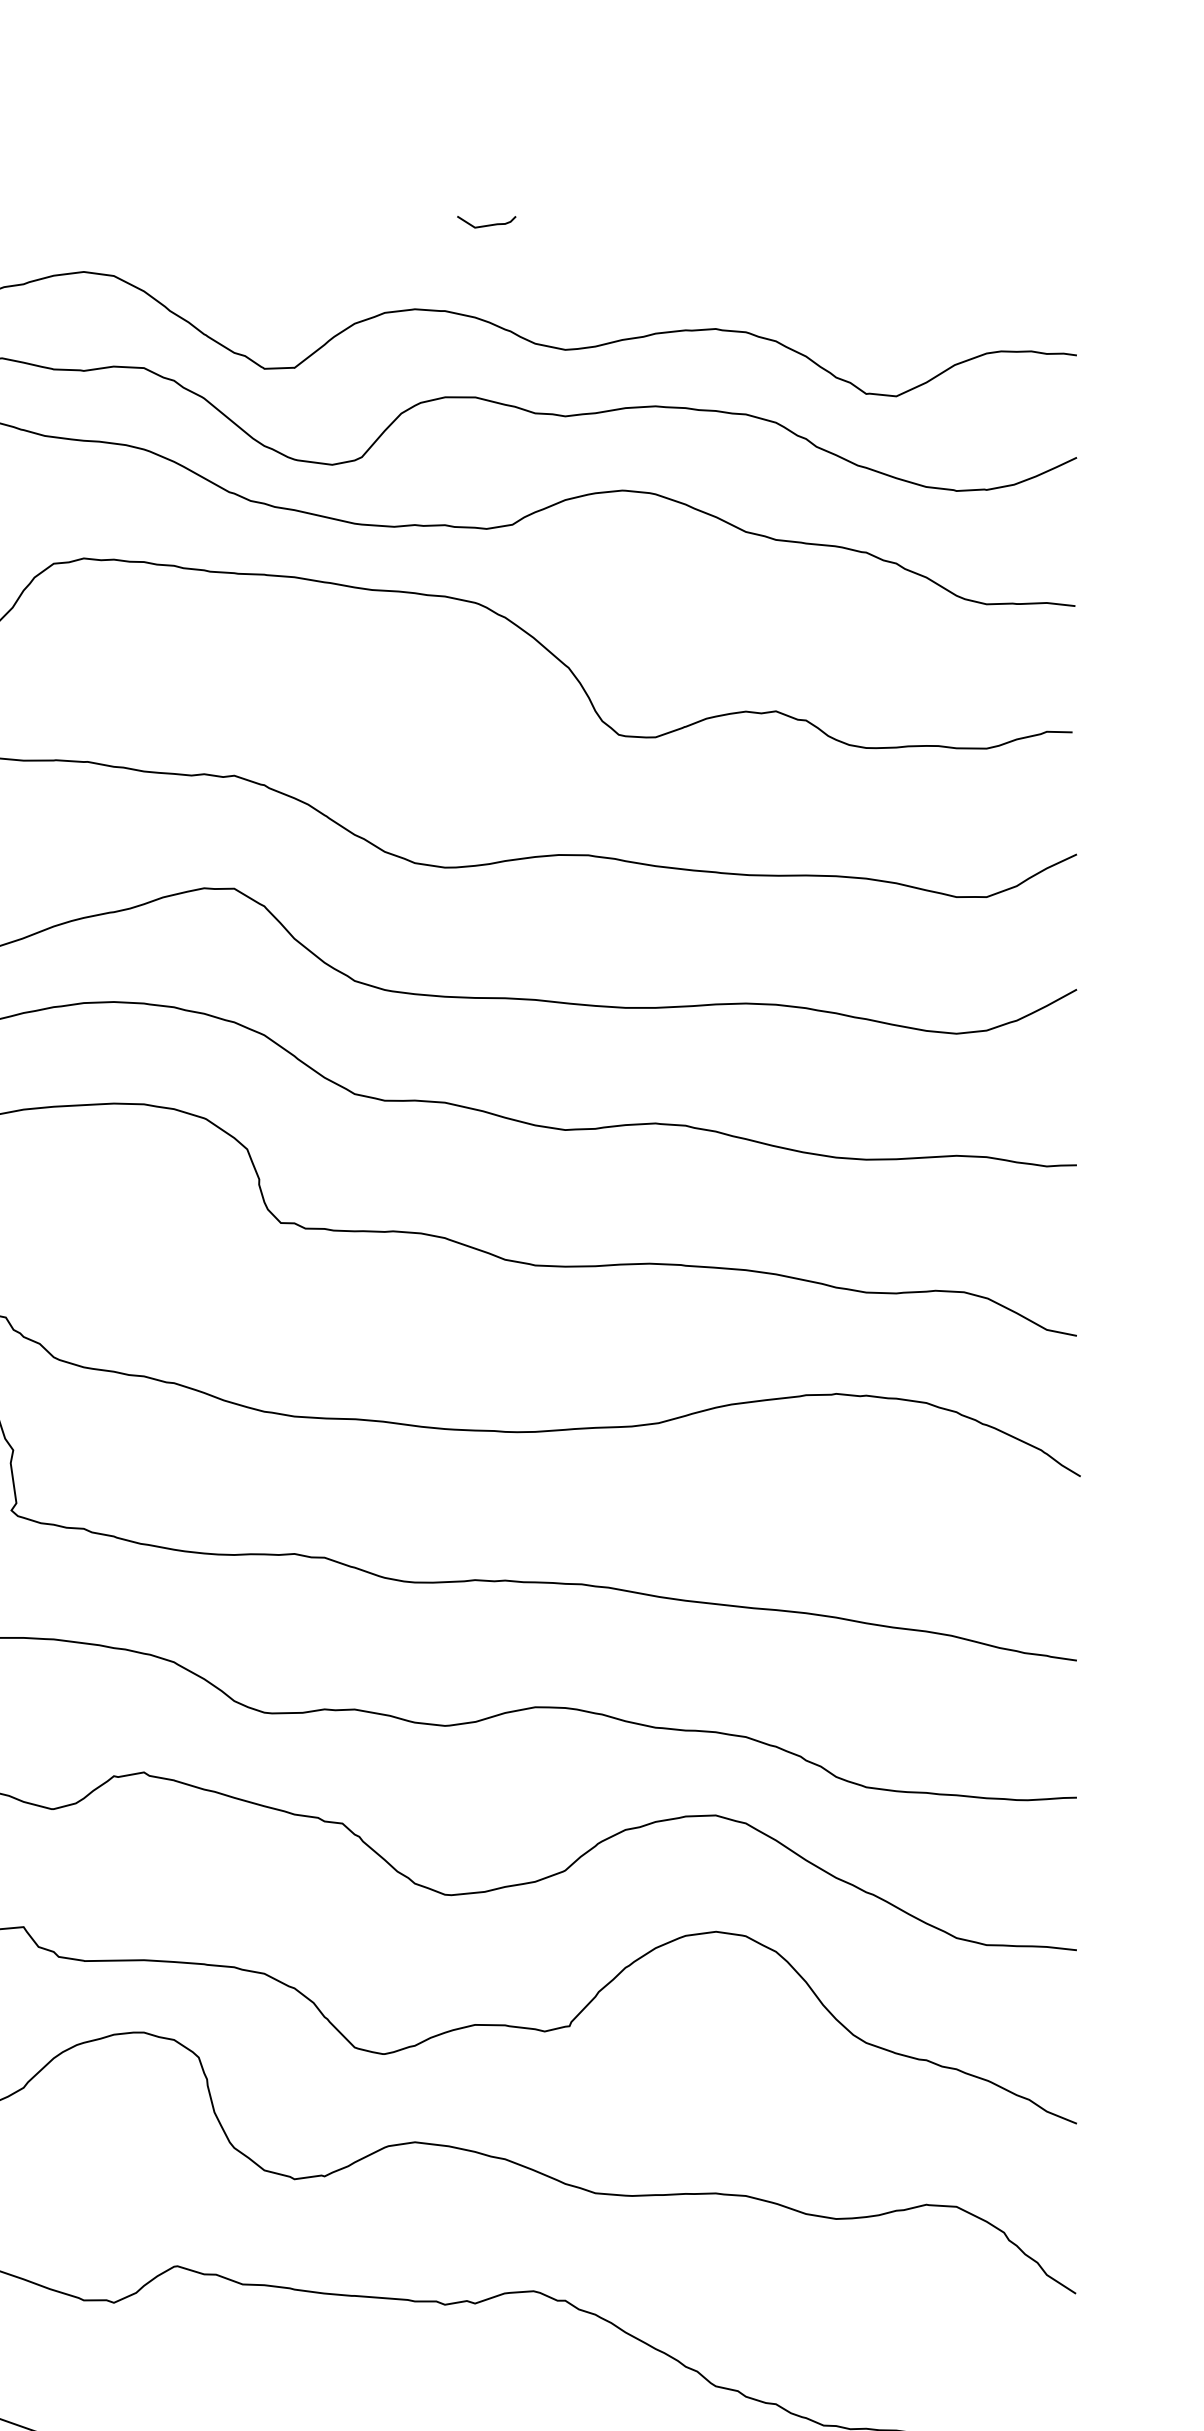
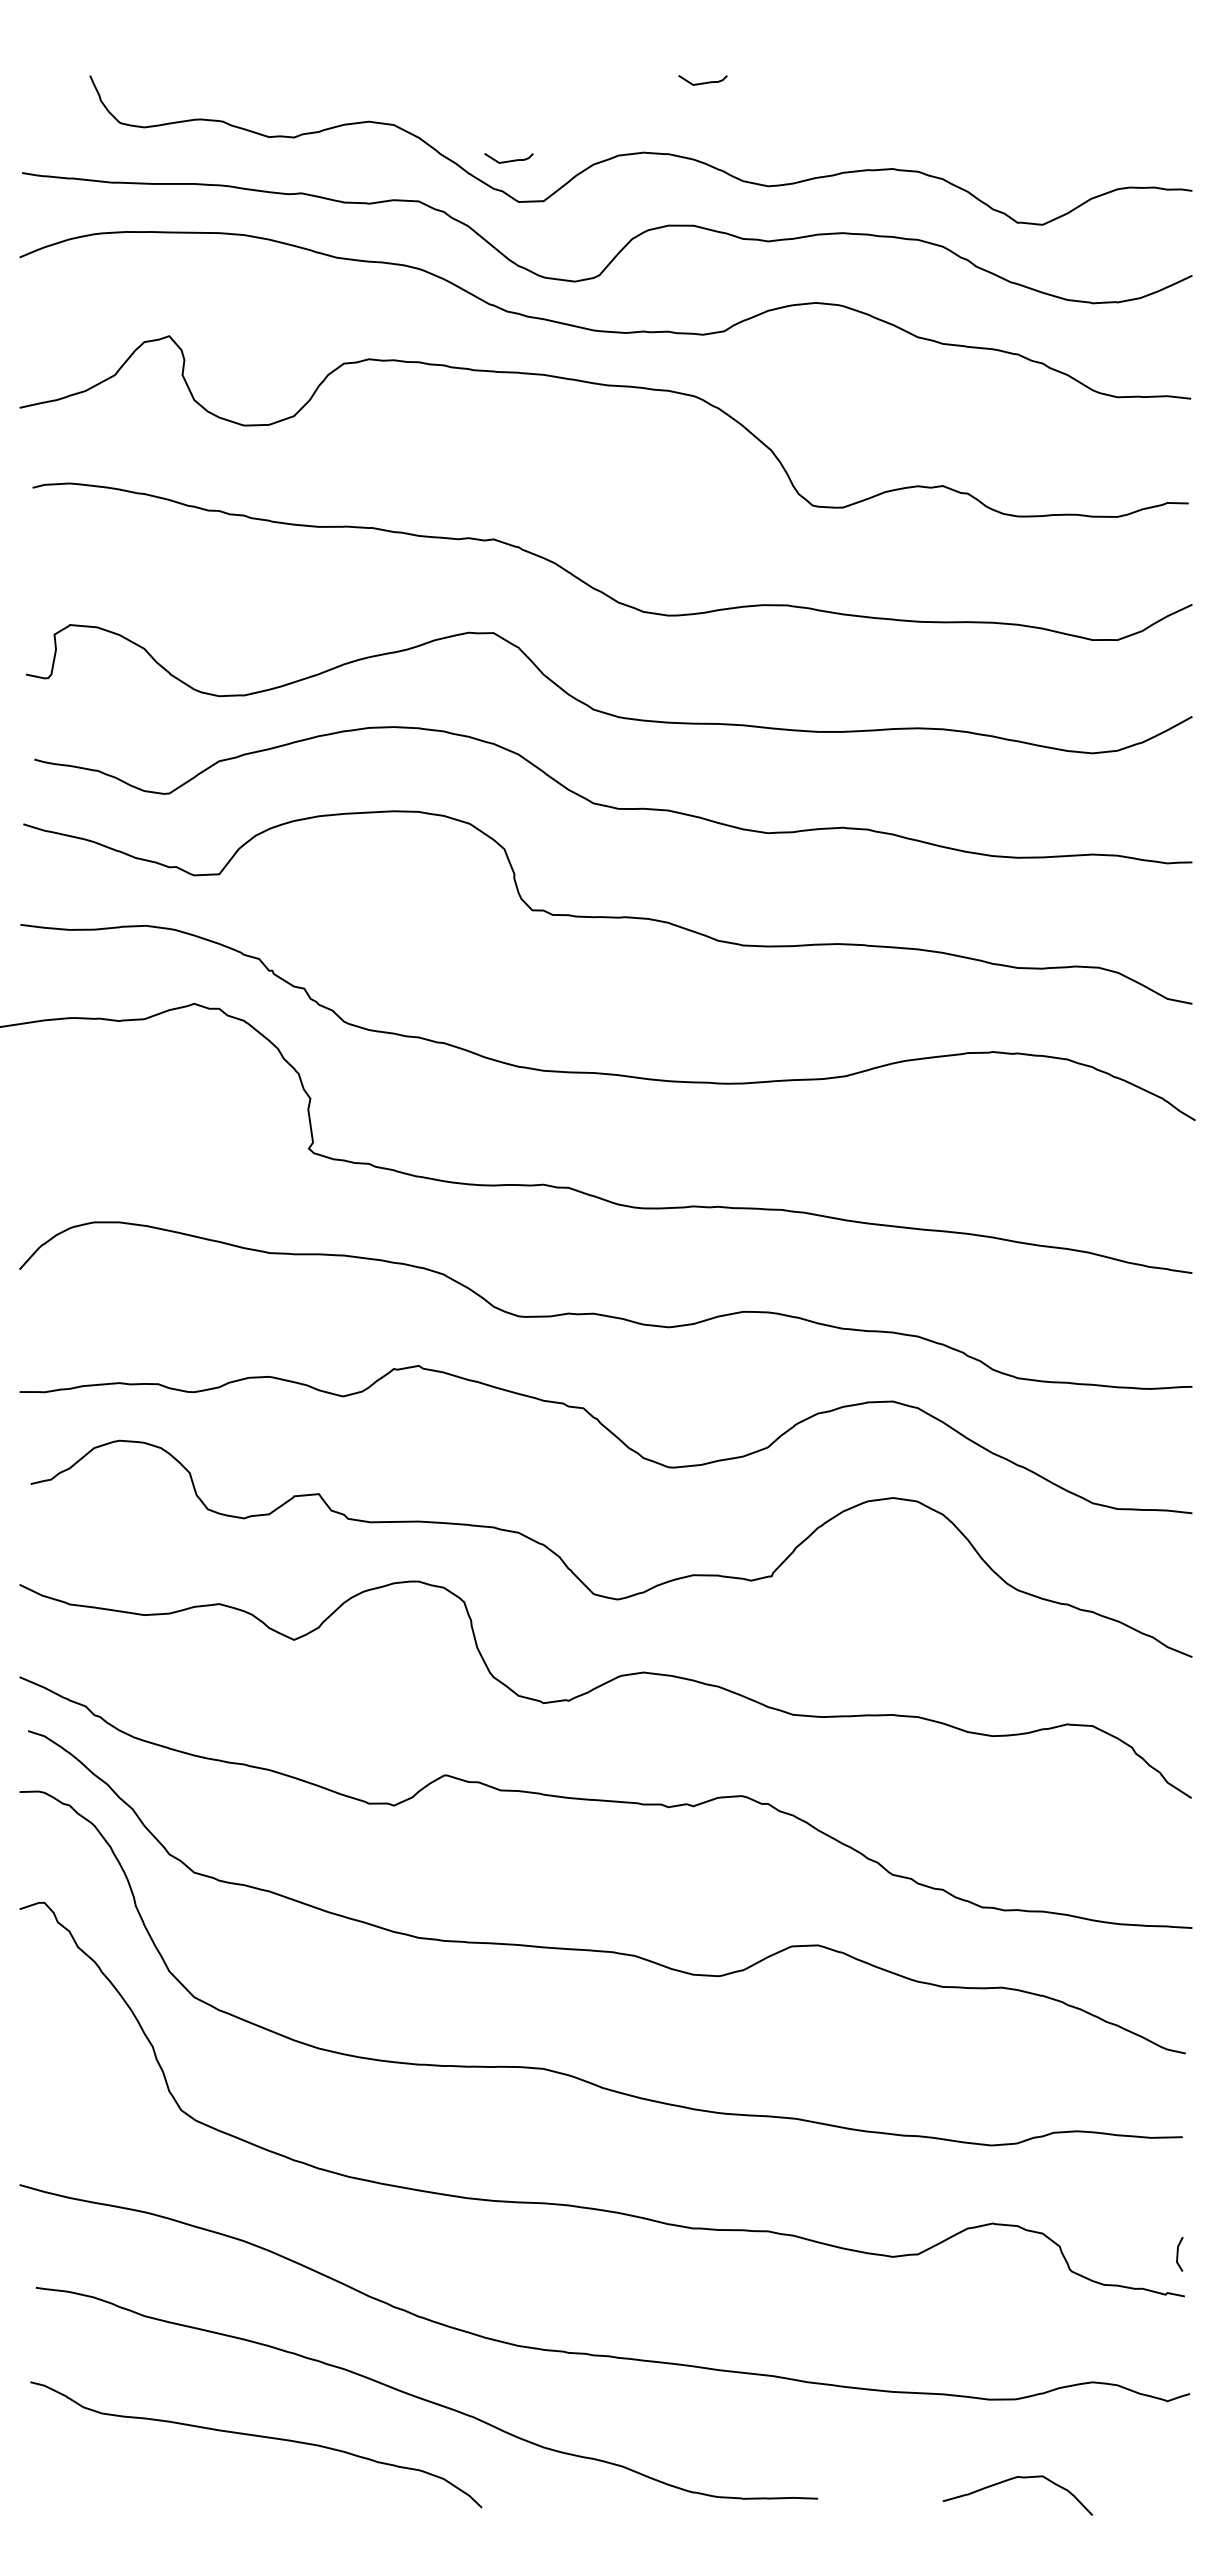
curve: (252, 318) -> (508, 160), added

